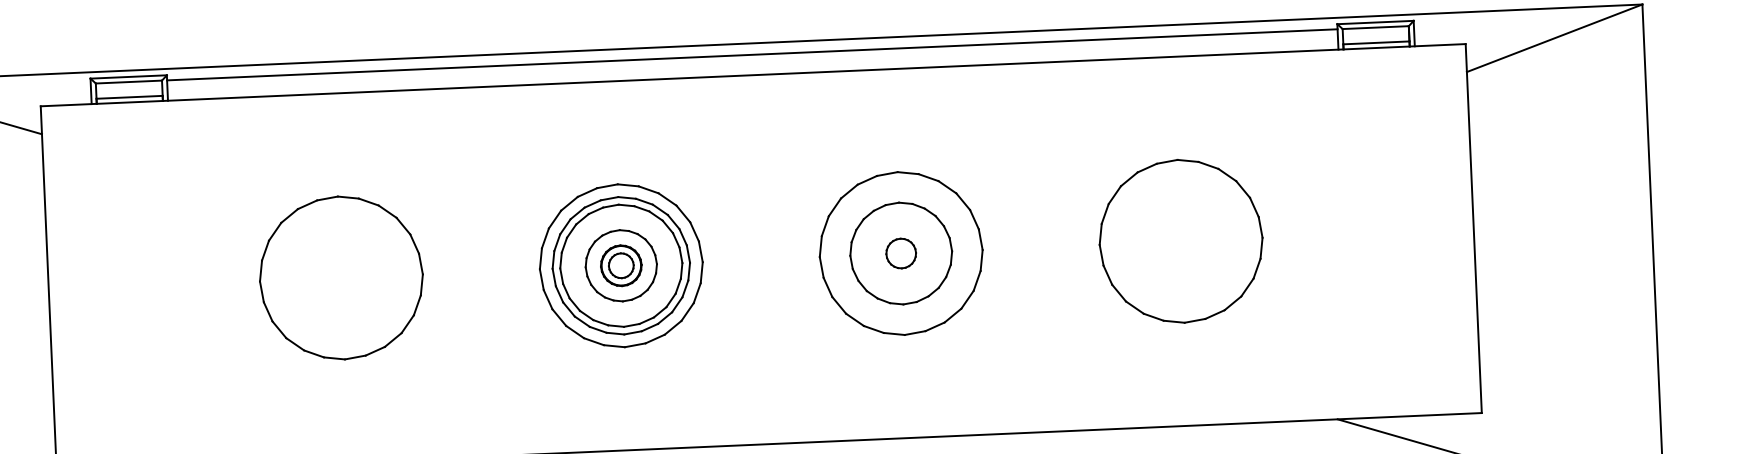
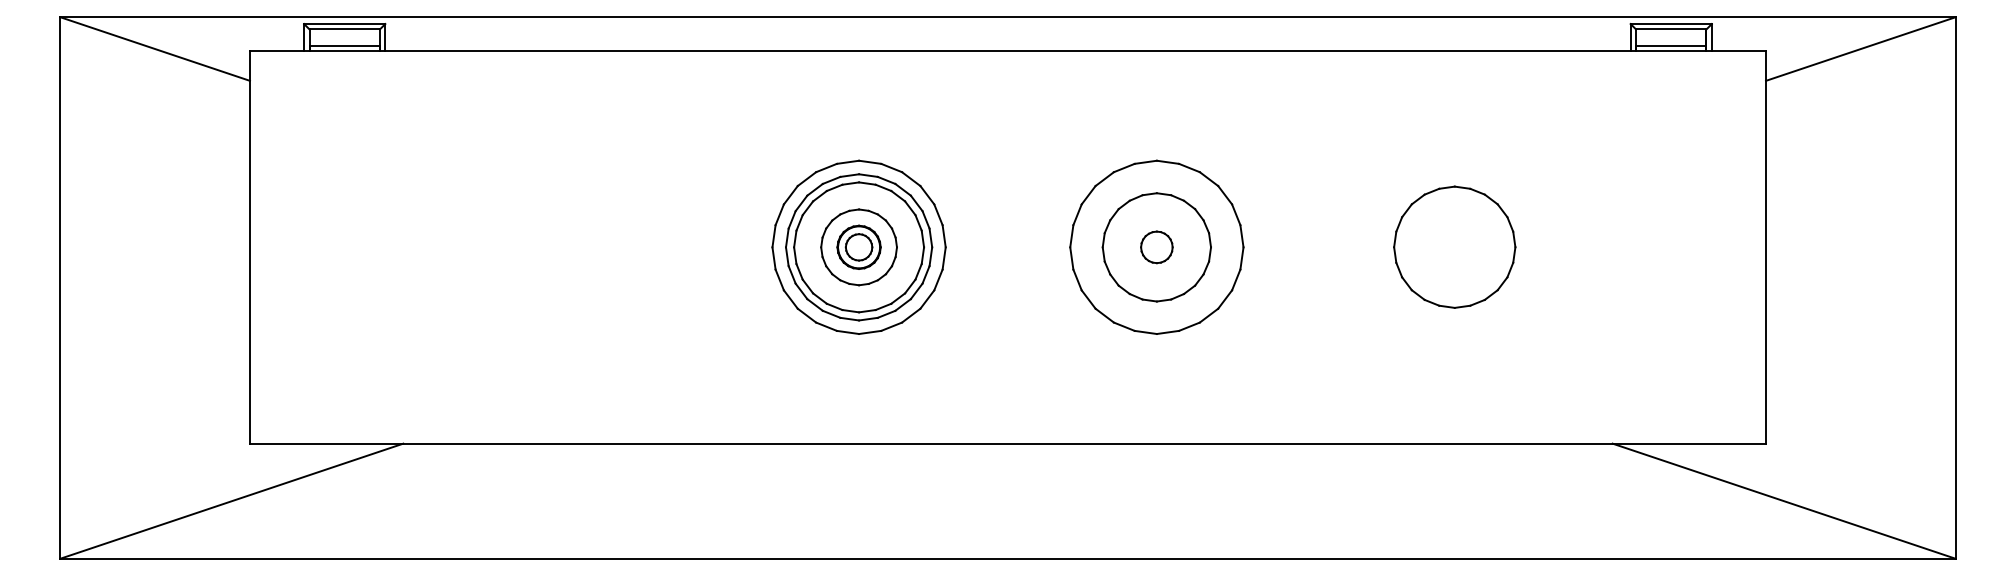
line: (751, 54) -> (1007, 29), removed
part: (1180, 240) -> (1454, 246), size x0.7
part: (340, 277) -> (560, 246), removed

